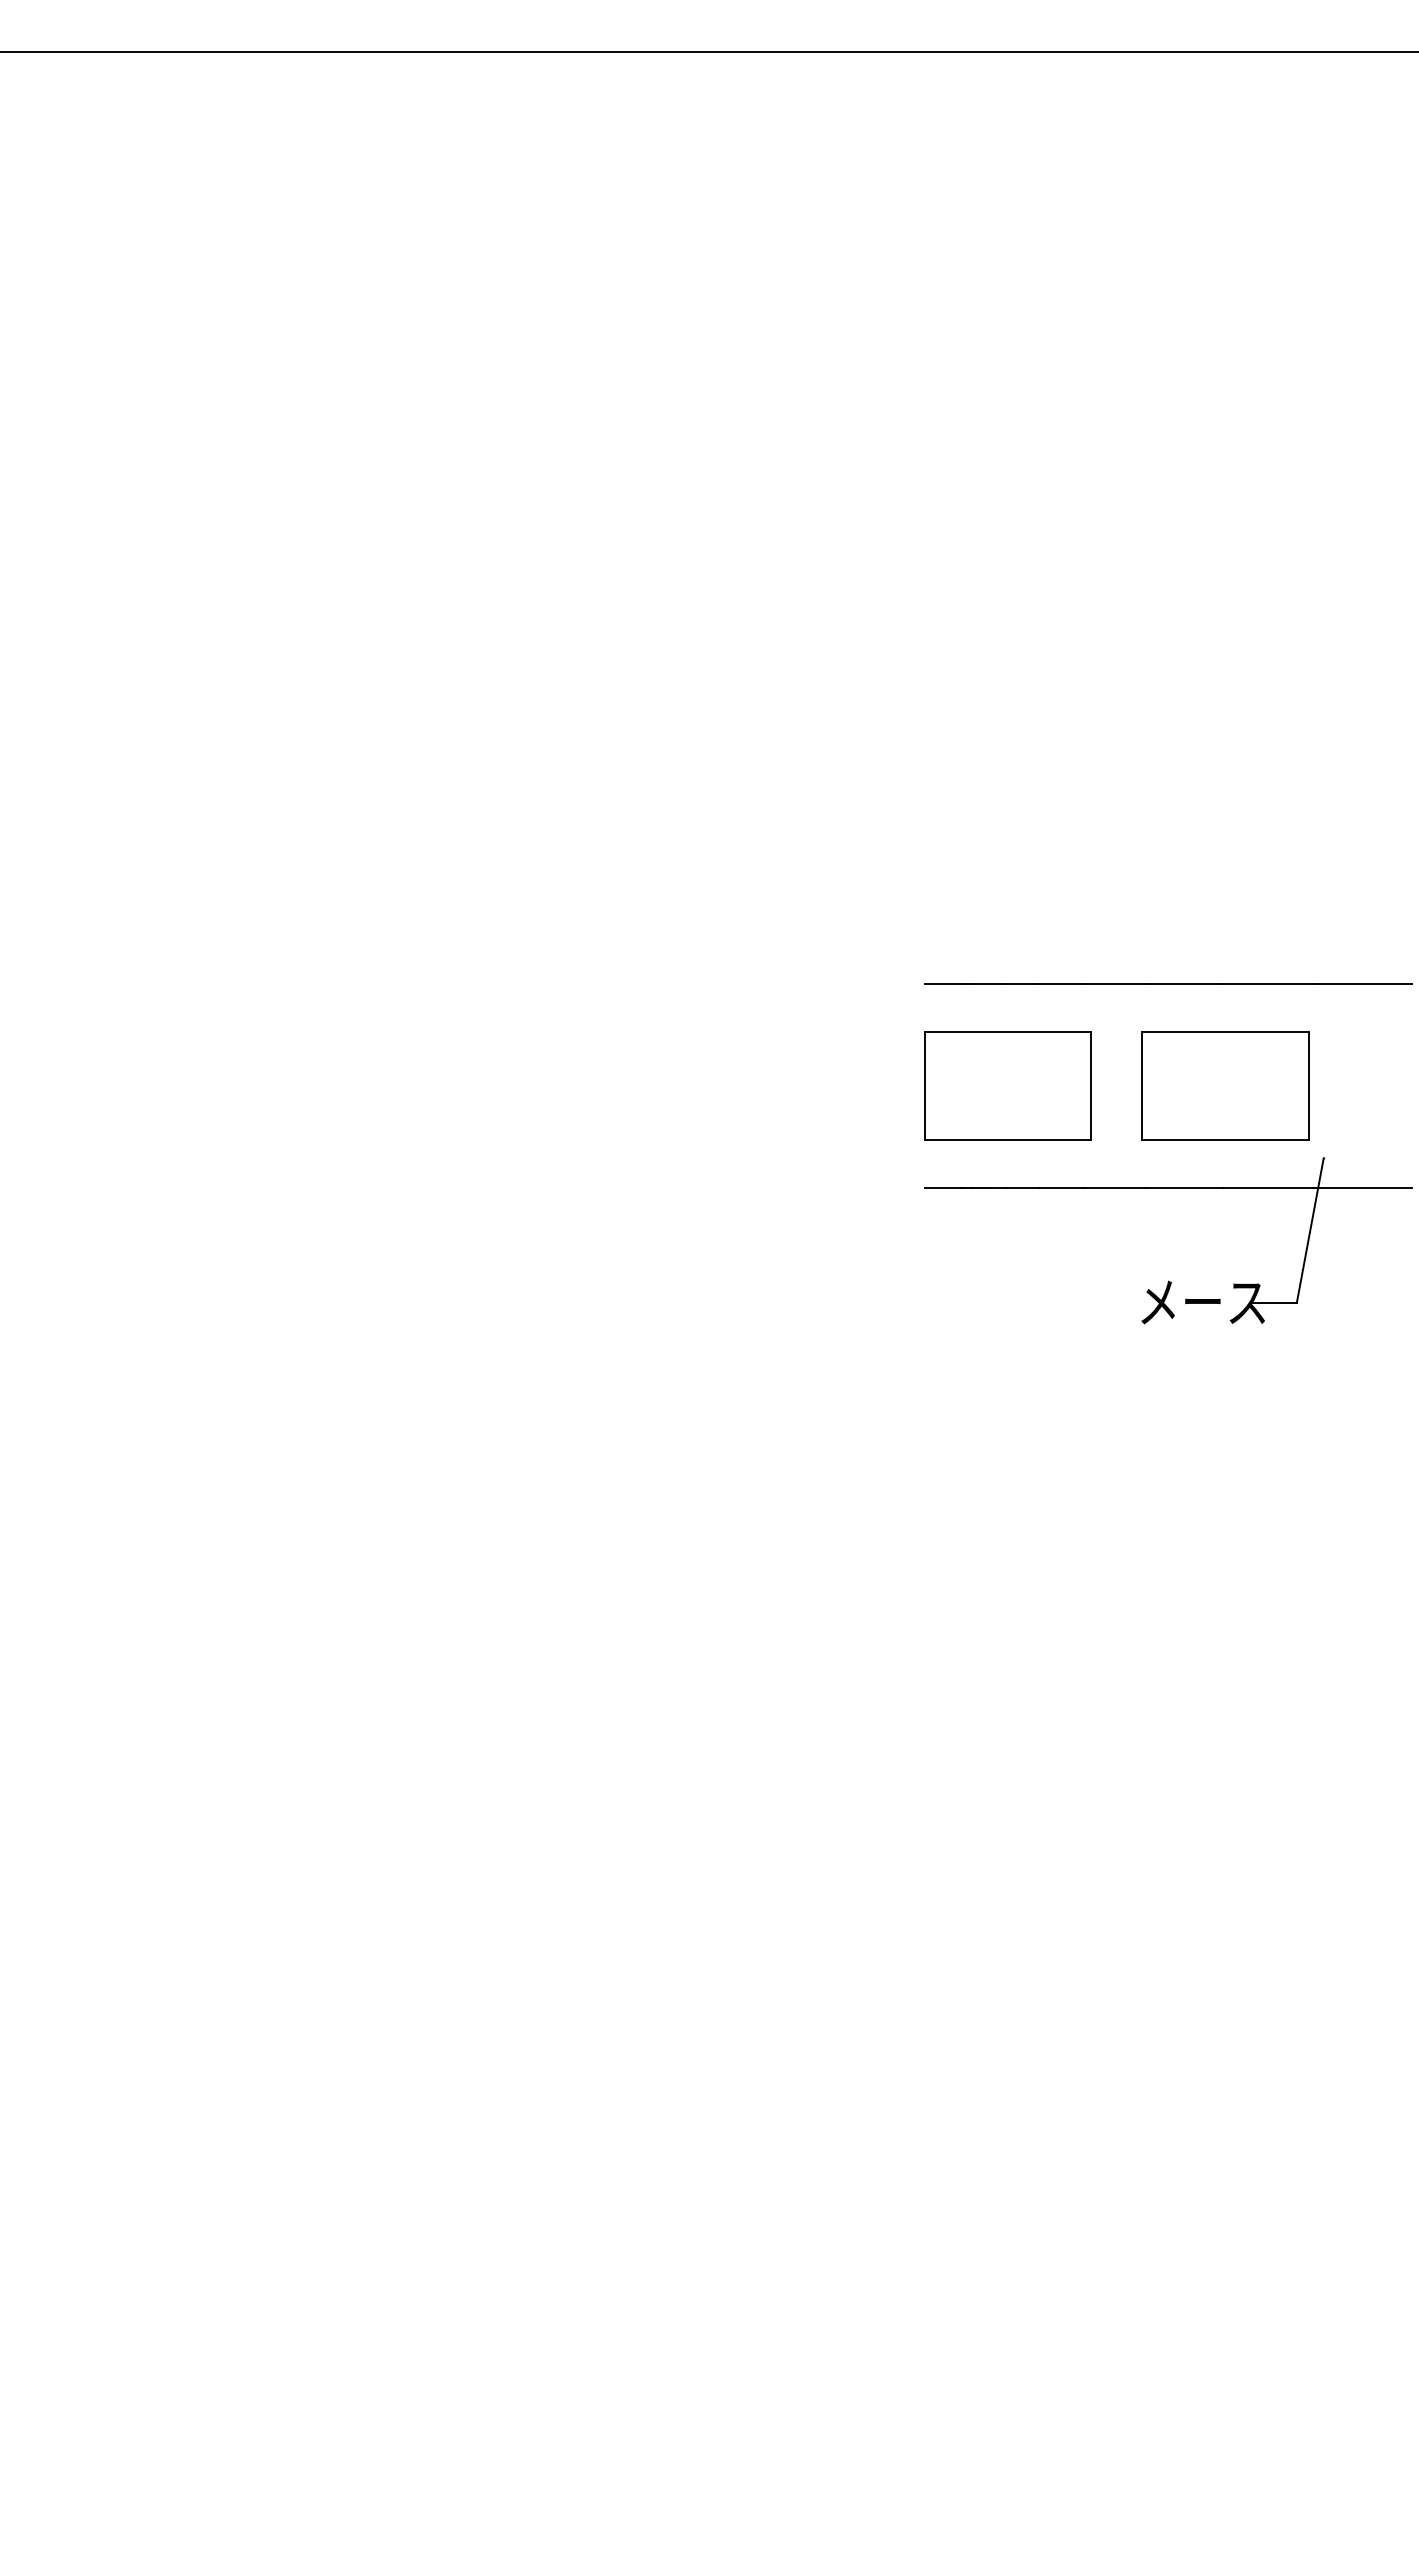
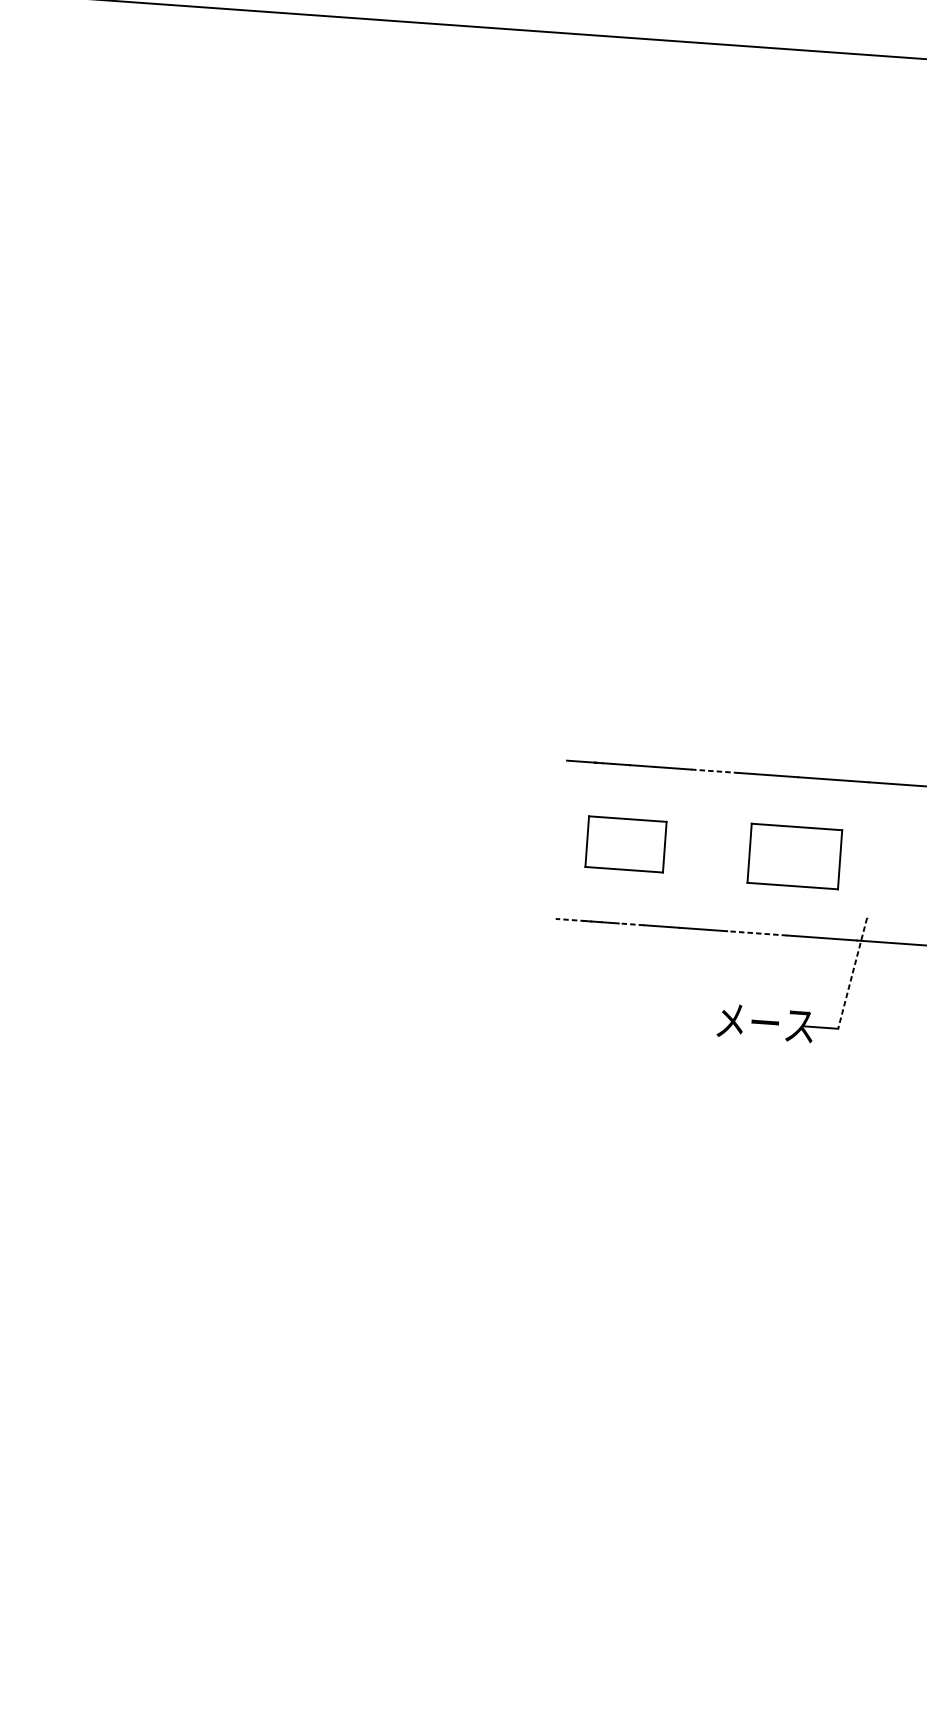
line: (1115, 984) -> (715, 771), solid -> dashed
part: (1007, 1085) -> (625, 844), size x0.6
part: (1225, 1085) -> (794, 856), size x0.7
line: (943, 1187) -> (570, 919), solid -> dashed
line: (1021, 1187) -> (630, 923), solid -> dashed
line: (1184, 1187) -> (757, 933), solid -> dashed
line: (1310, 1231) -> (852, 974), solid -> dashed

